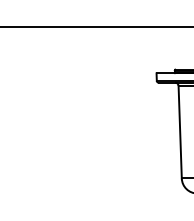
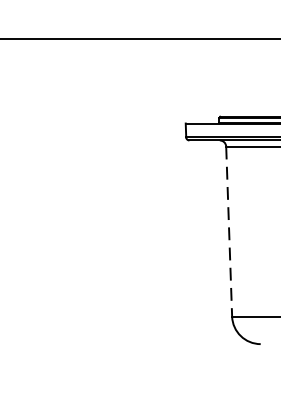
line: (180, 132) -> (229, 232), solid -> dashed

